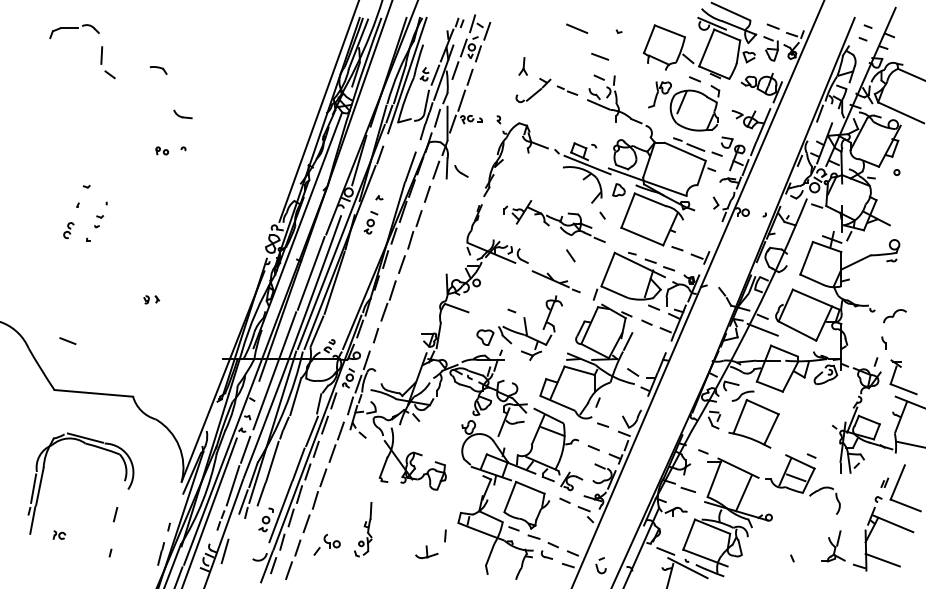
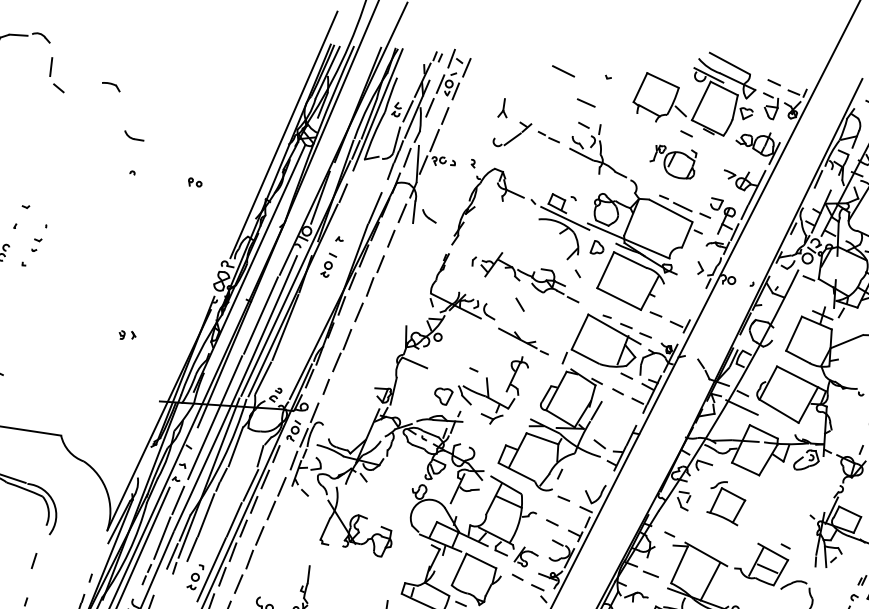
part: (684, 106) -> (673, 162), size x0.6
part: (162, 150) -> (195, 182), moved
line: (570, 255) -> (519, 304), moved
part: (151, 299) -> (127, 335), moved
part: (753, 419) -> (725, 503), size x0.7

